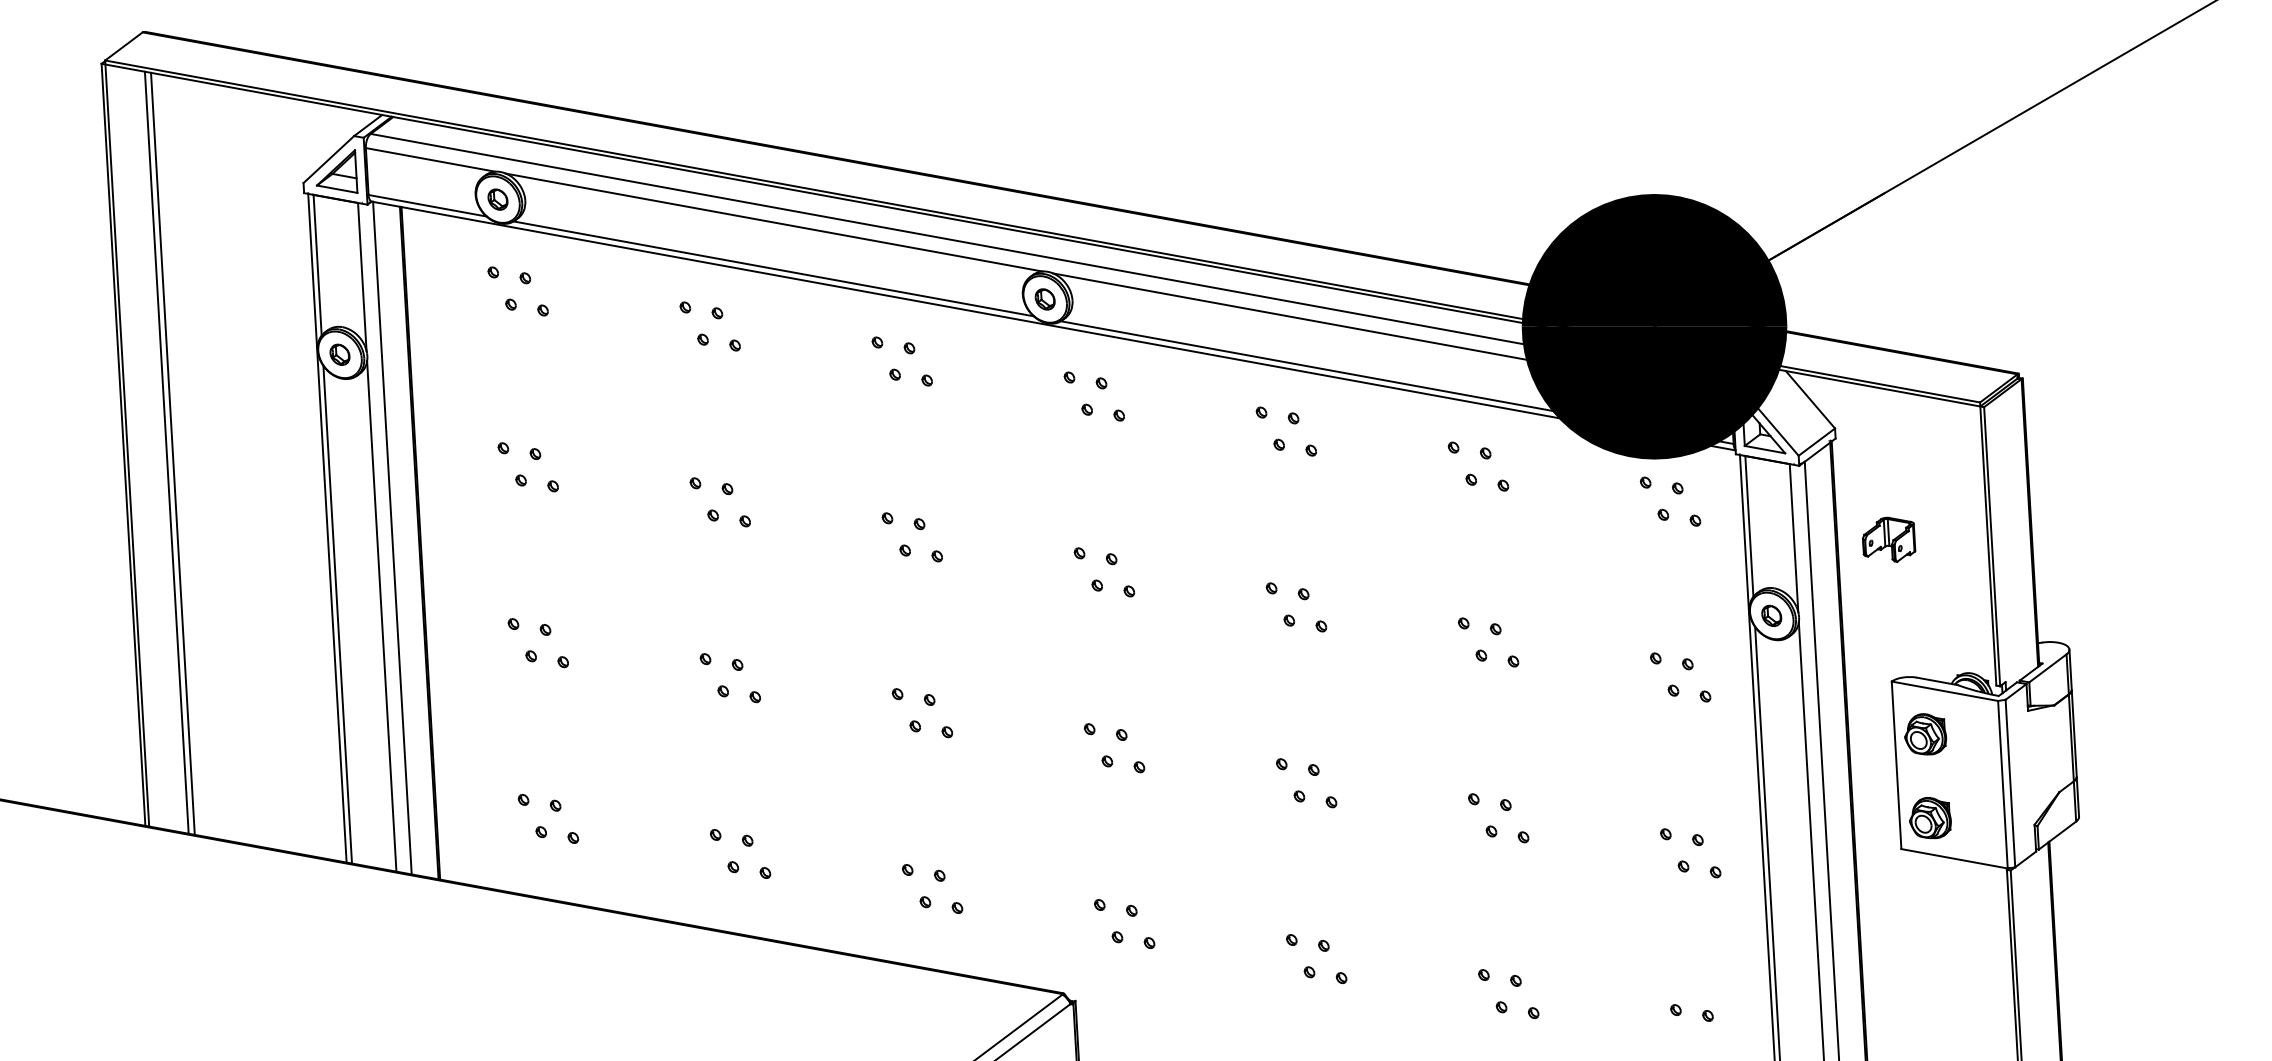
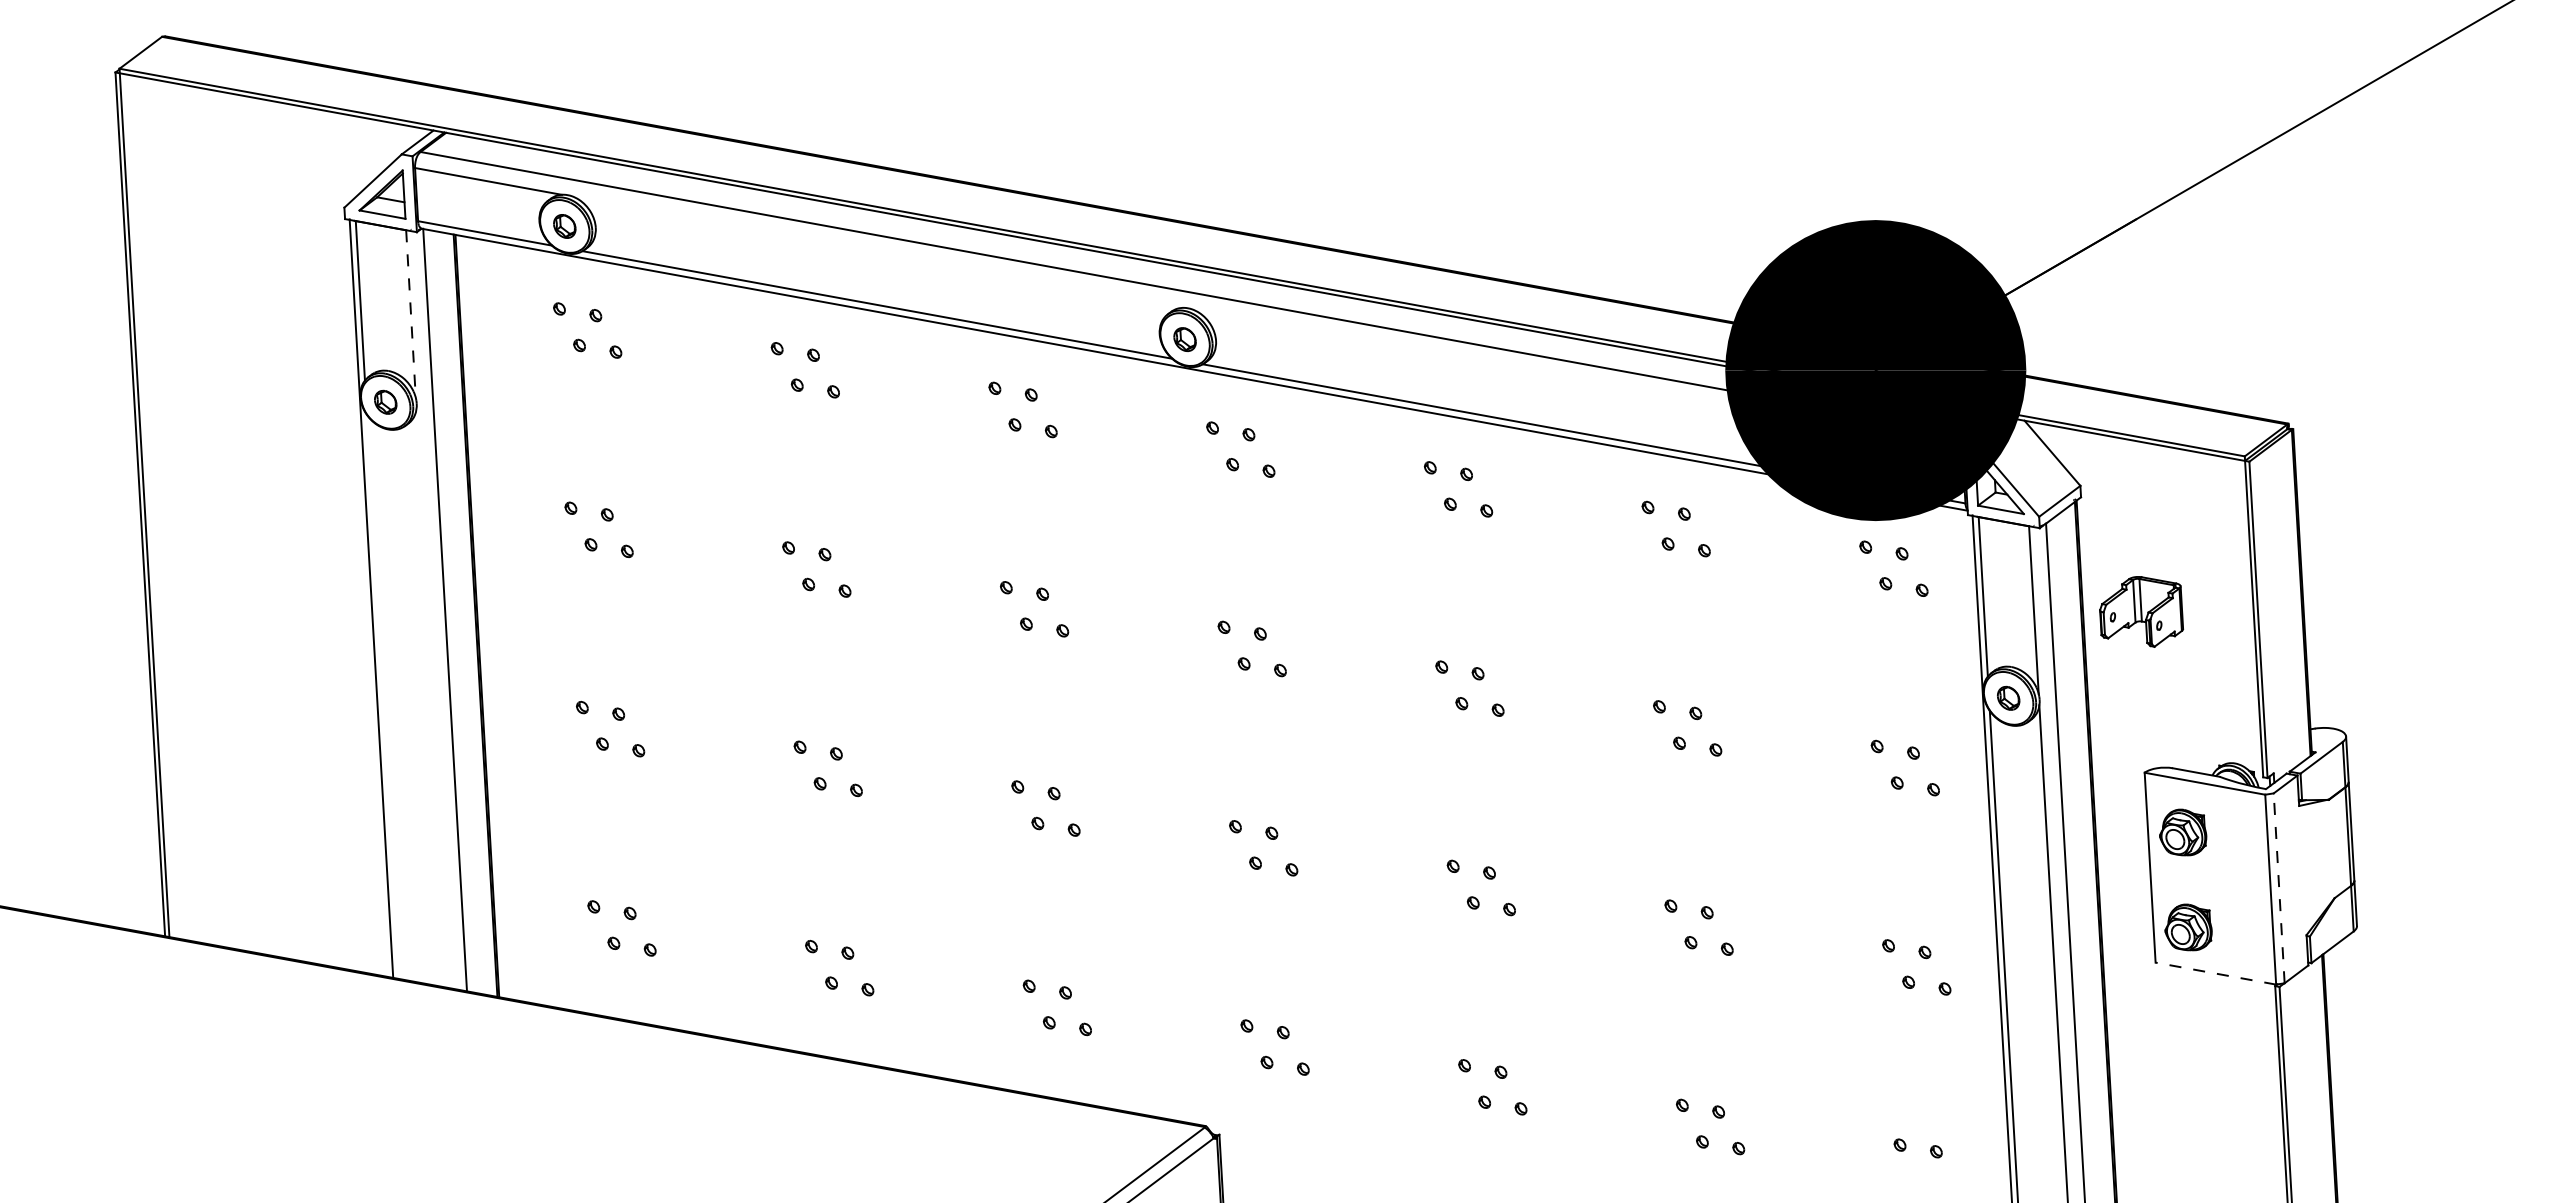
line: (773, 221) -> (877, 251), removed
line: (362, 277) -> (411, 314), solid -> dashed
line: (1320, 322) -> (1497, 365), removed
line: (166, 452) -> (189, 513), removed
line: (173, 453) -> (196, 514), removed
part: (1888, 540) -> (2141, 612), size x1.4
line: (337, 614) -> (382, 696), removed
line: (381, 616) -> (432, 698), removed
line: (2010, 782) -> (2279, 887), solid -> dashed
line: (1954, 858) -> (2215, 973), solid -> dashed

